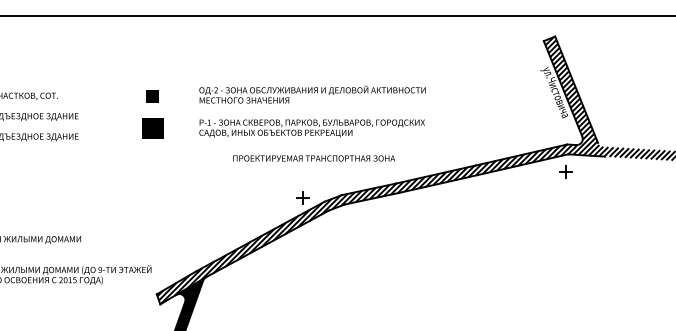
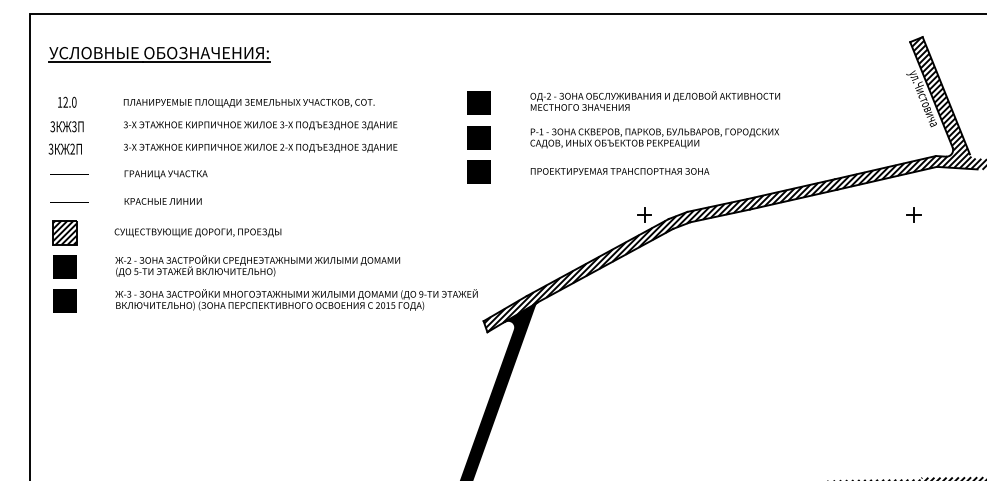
part: (152, 95) -> (478, 102), size x1.67
text: (313, 158) -> (619, 171), moved
fill: (153, 159) -> (479, 172), added
part: (565, 171) -> (913, 214), moved

